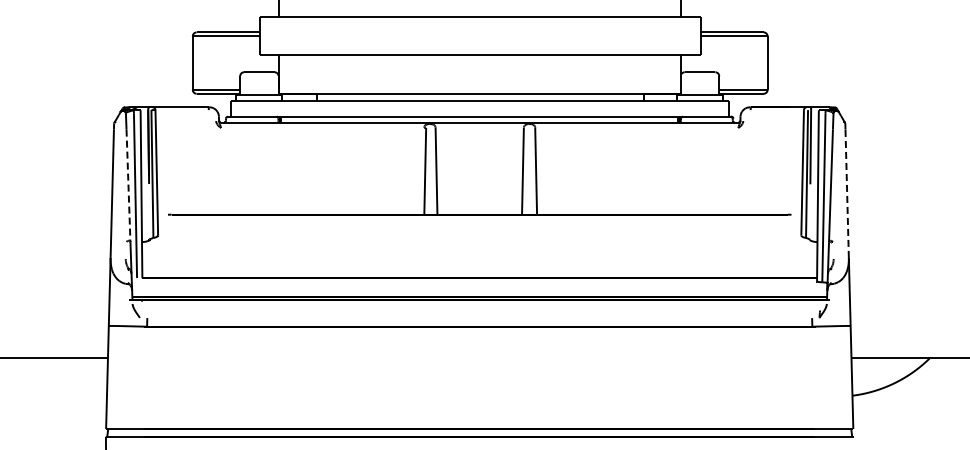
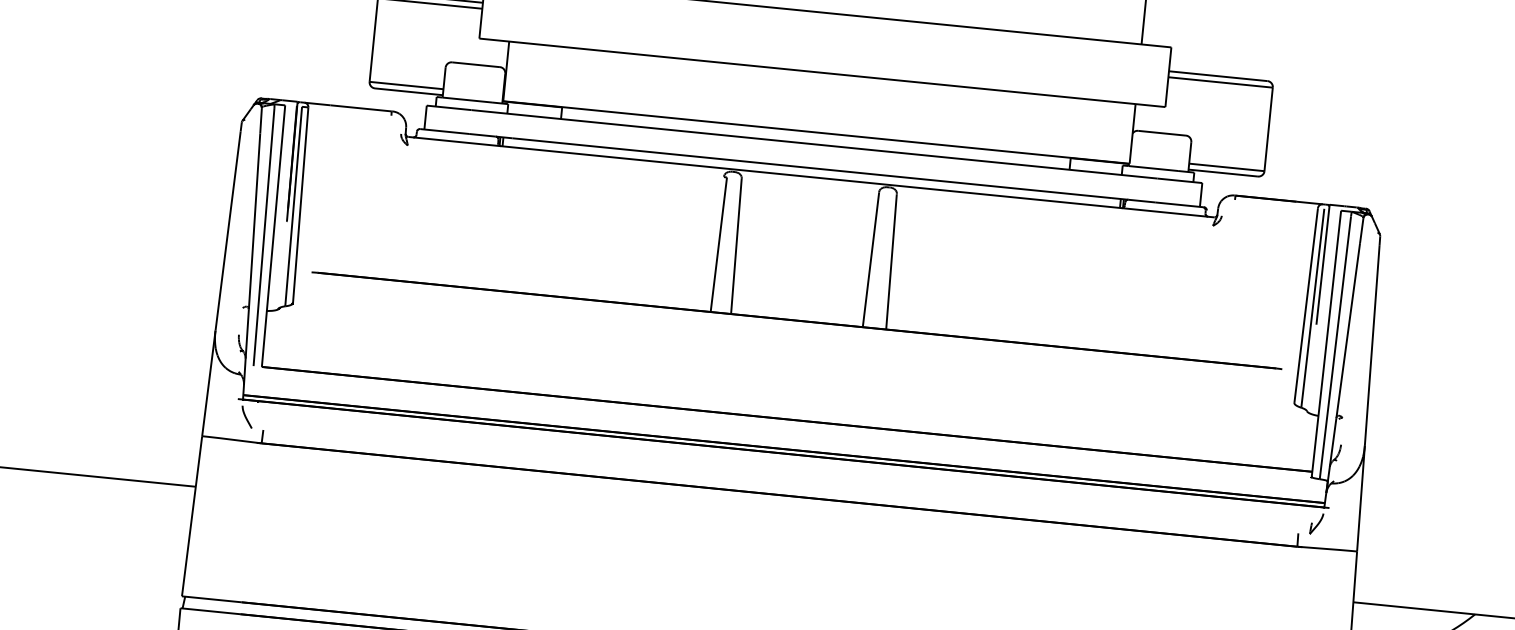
line: (128, 186) -> (254, 222), dashed -> solid
line: (847, 193) -> (1372, 344), dashed -> solid

